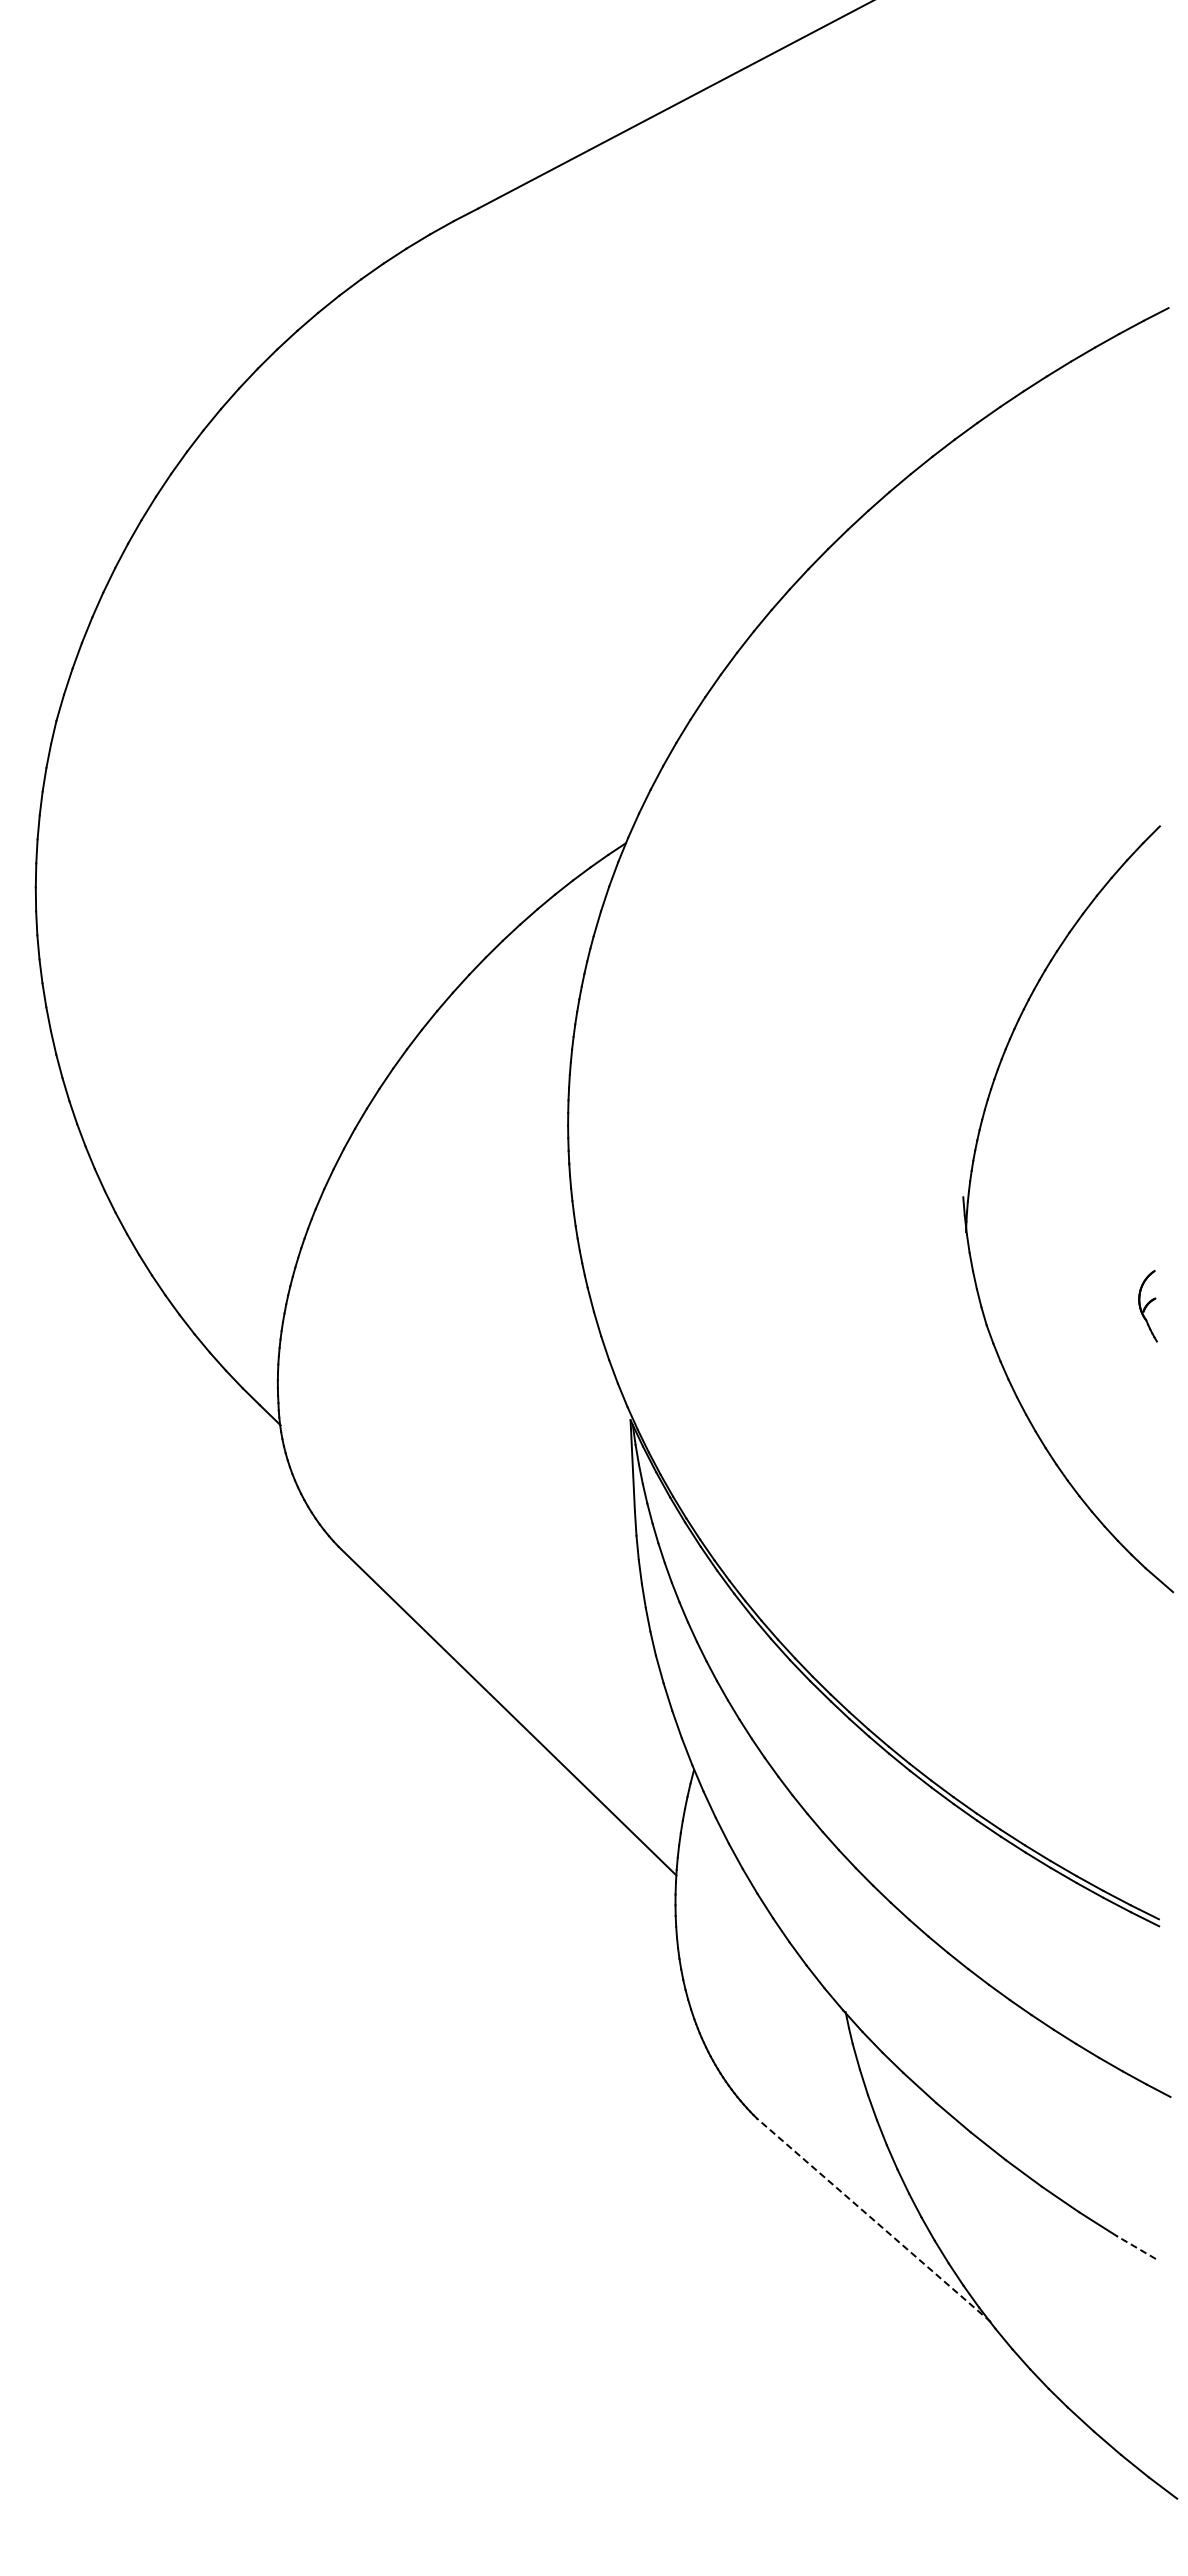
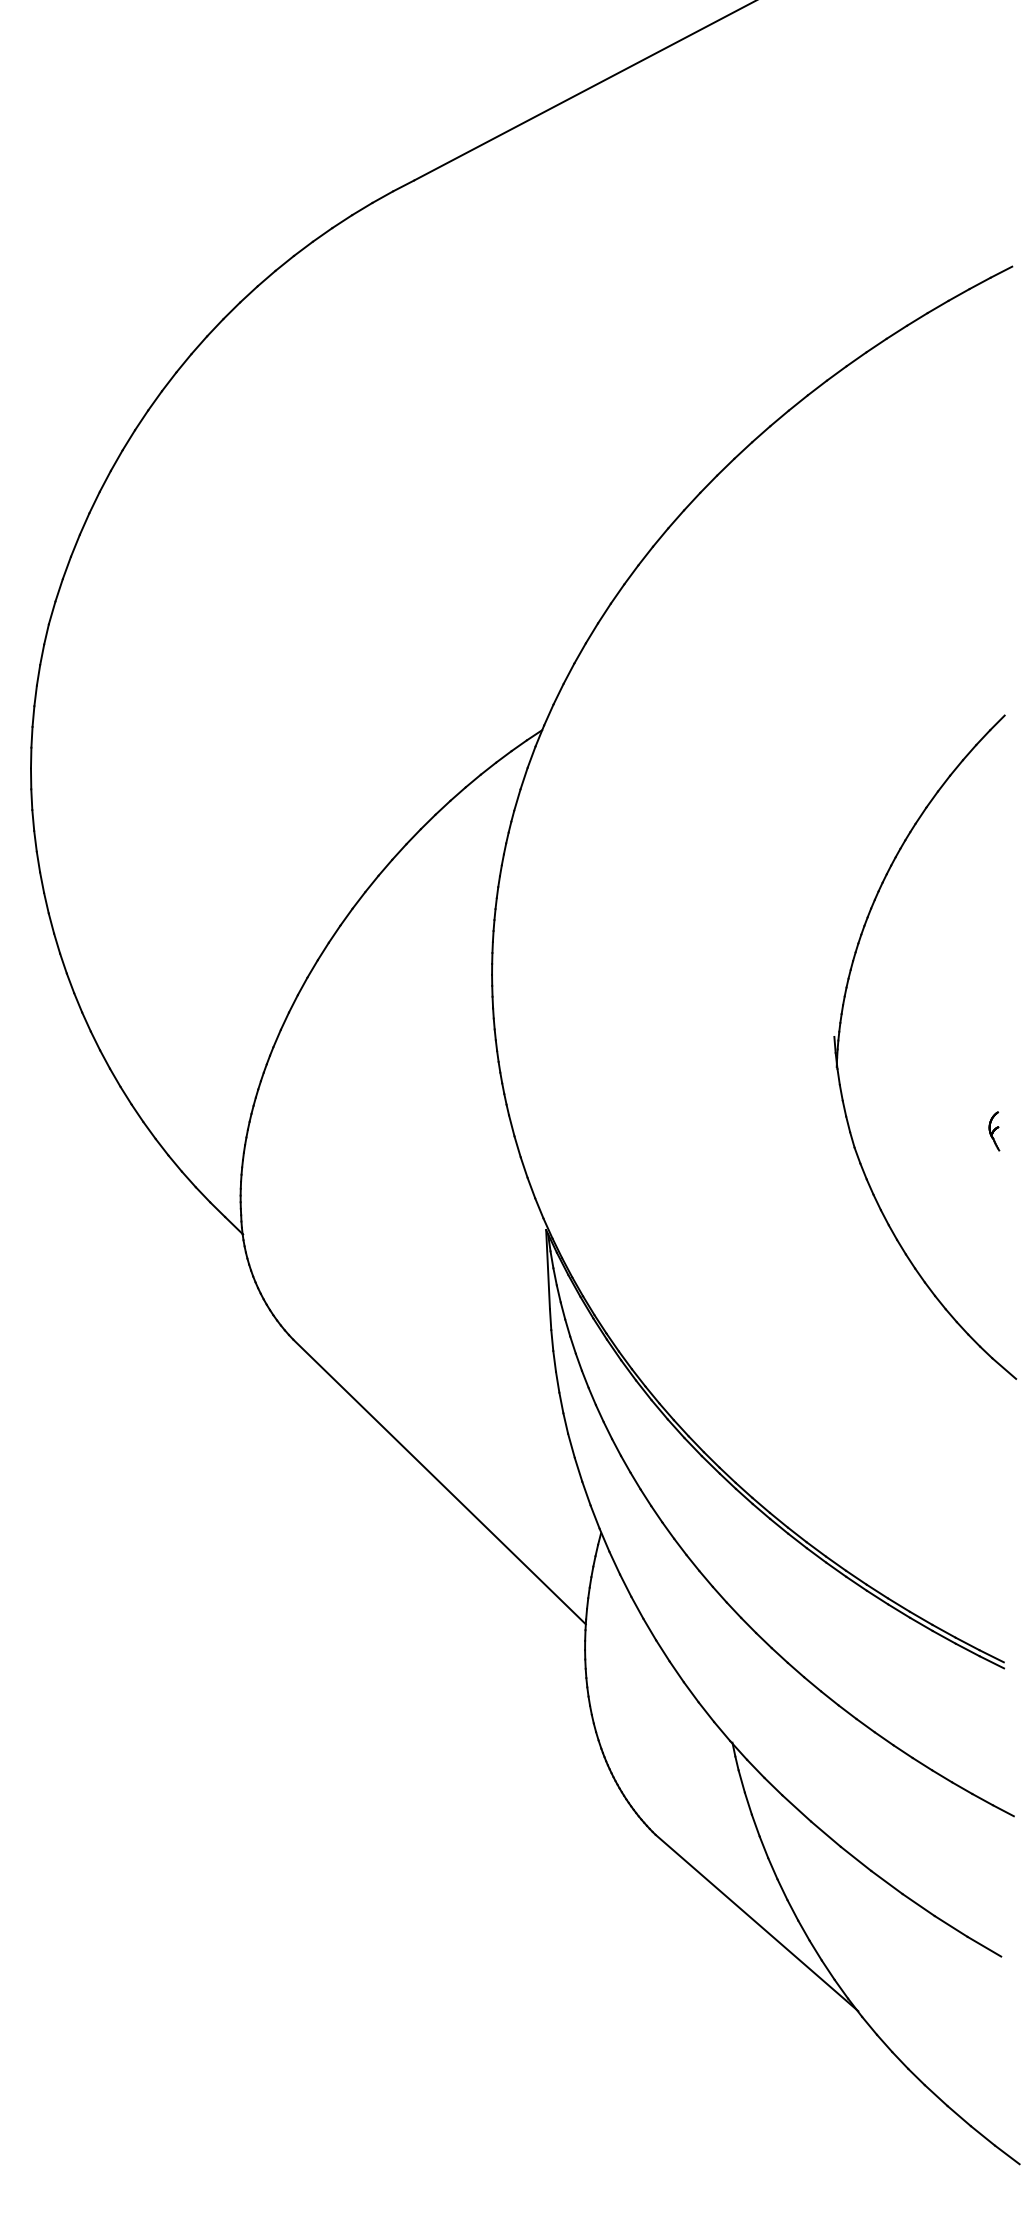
part: (1147, 1306) -> (993, 1131), size x0.62
line: (873, 2219) -> (756, 1922), dashed -> solid
line: (1136, 2247) -> (984, 1946), dashed -> solid

